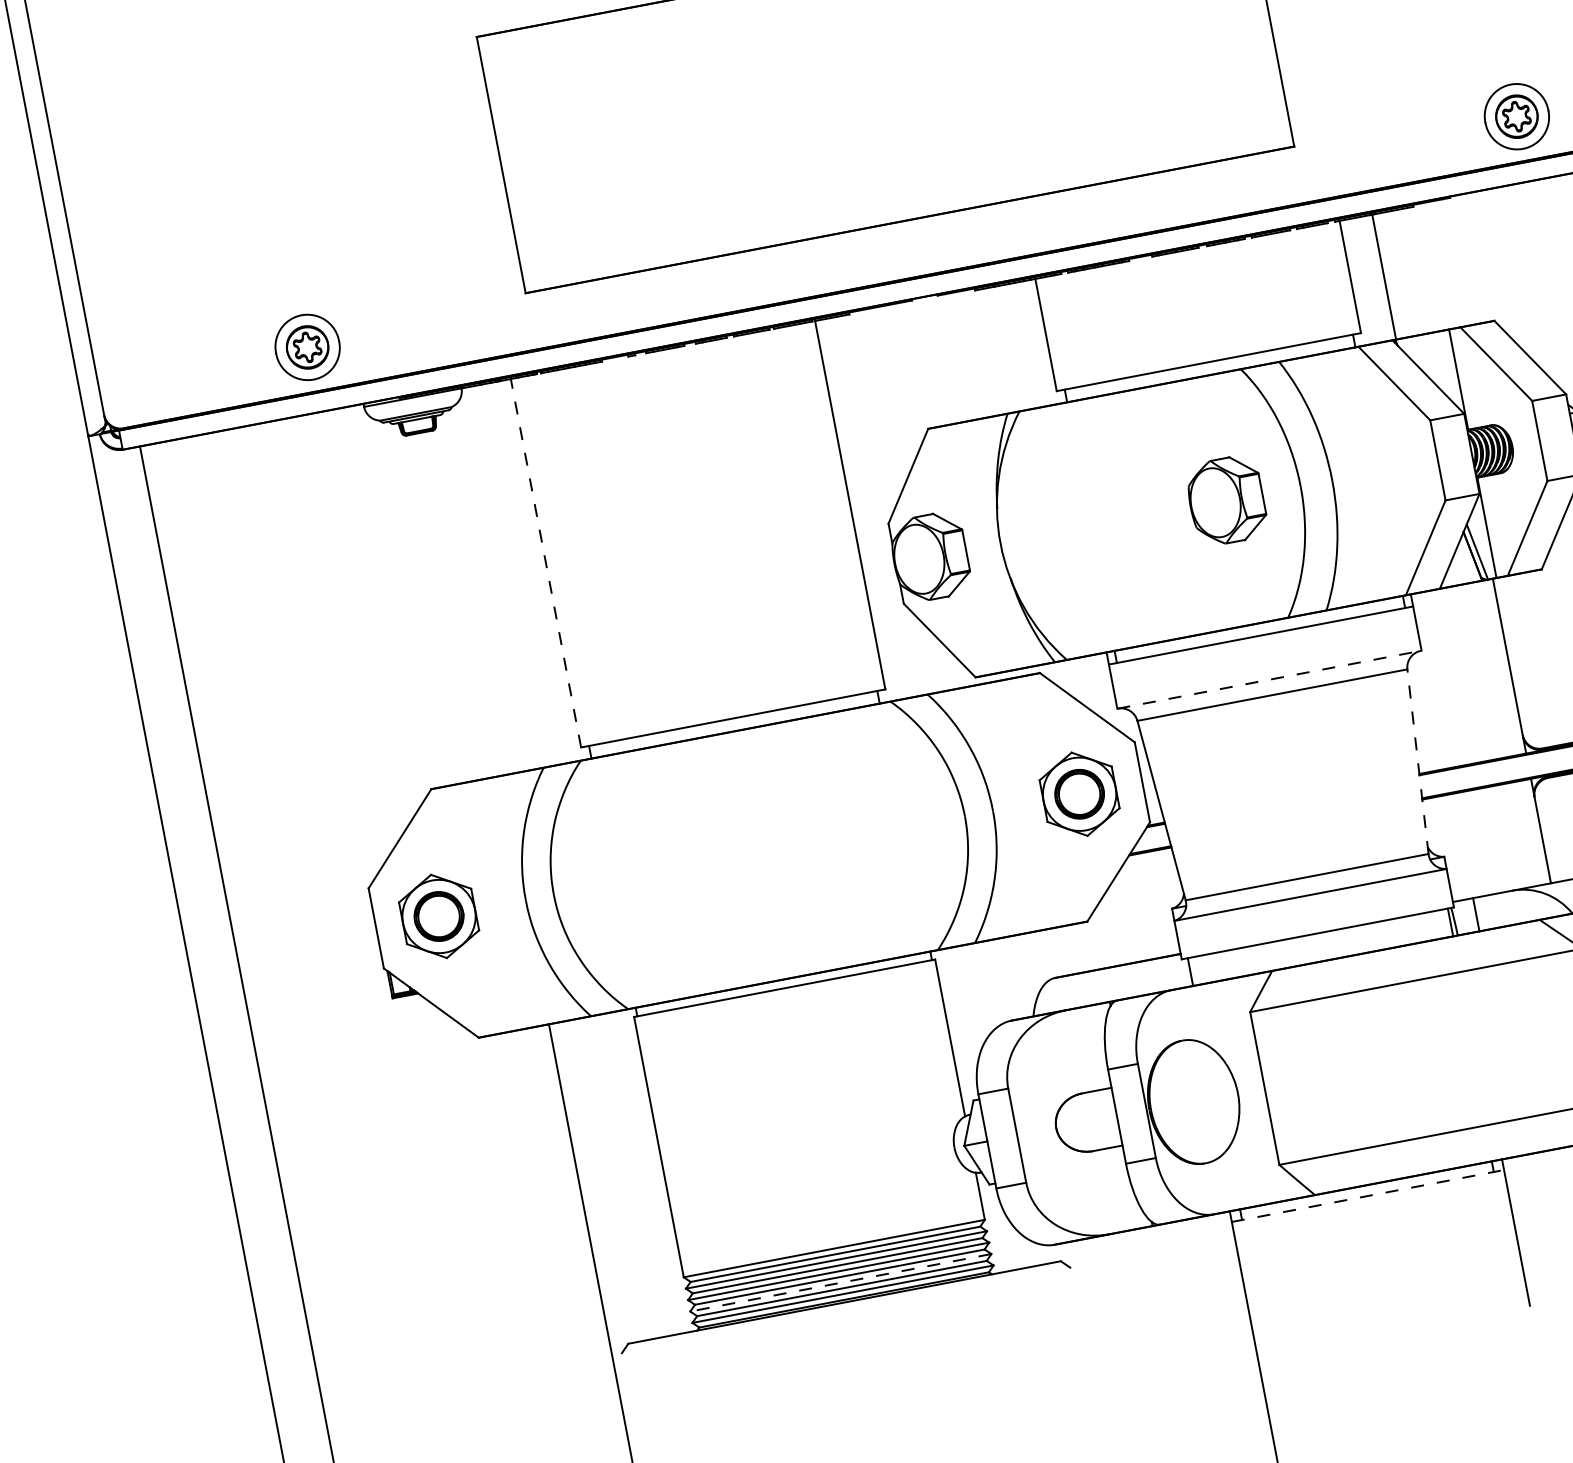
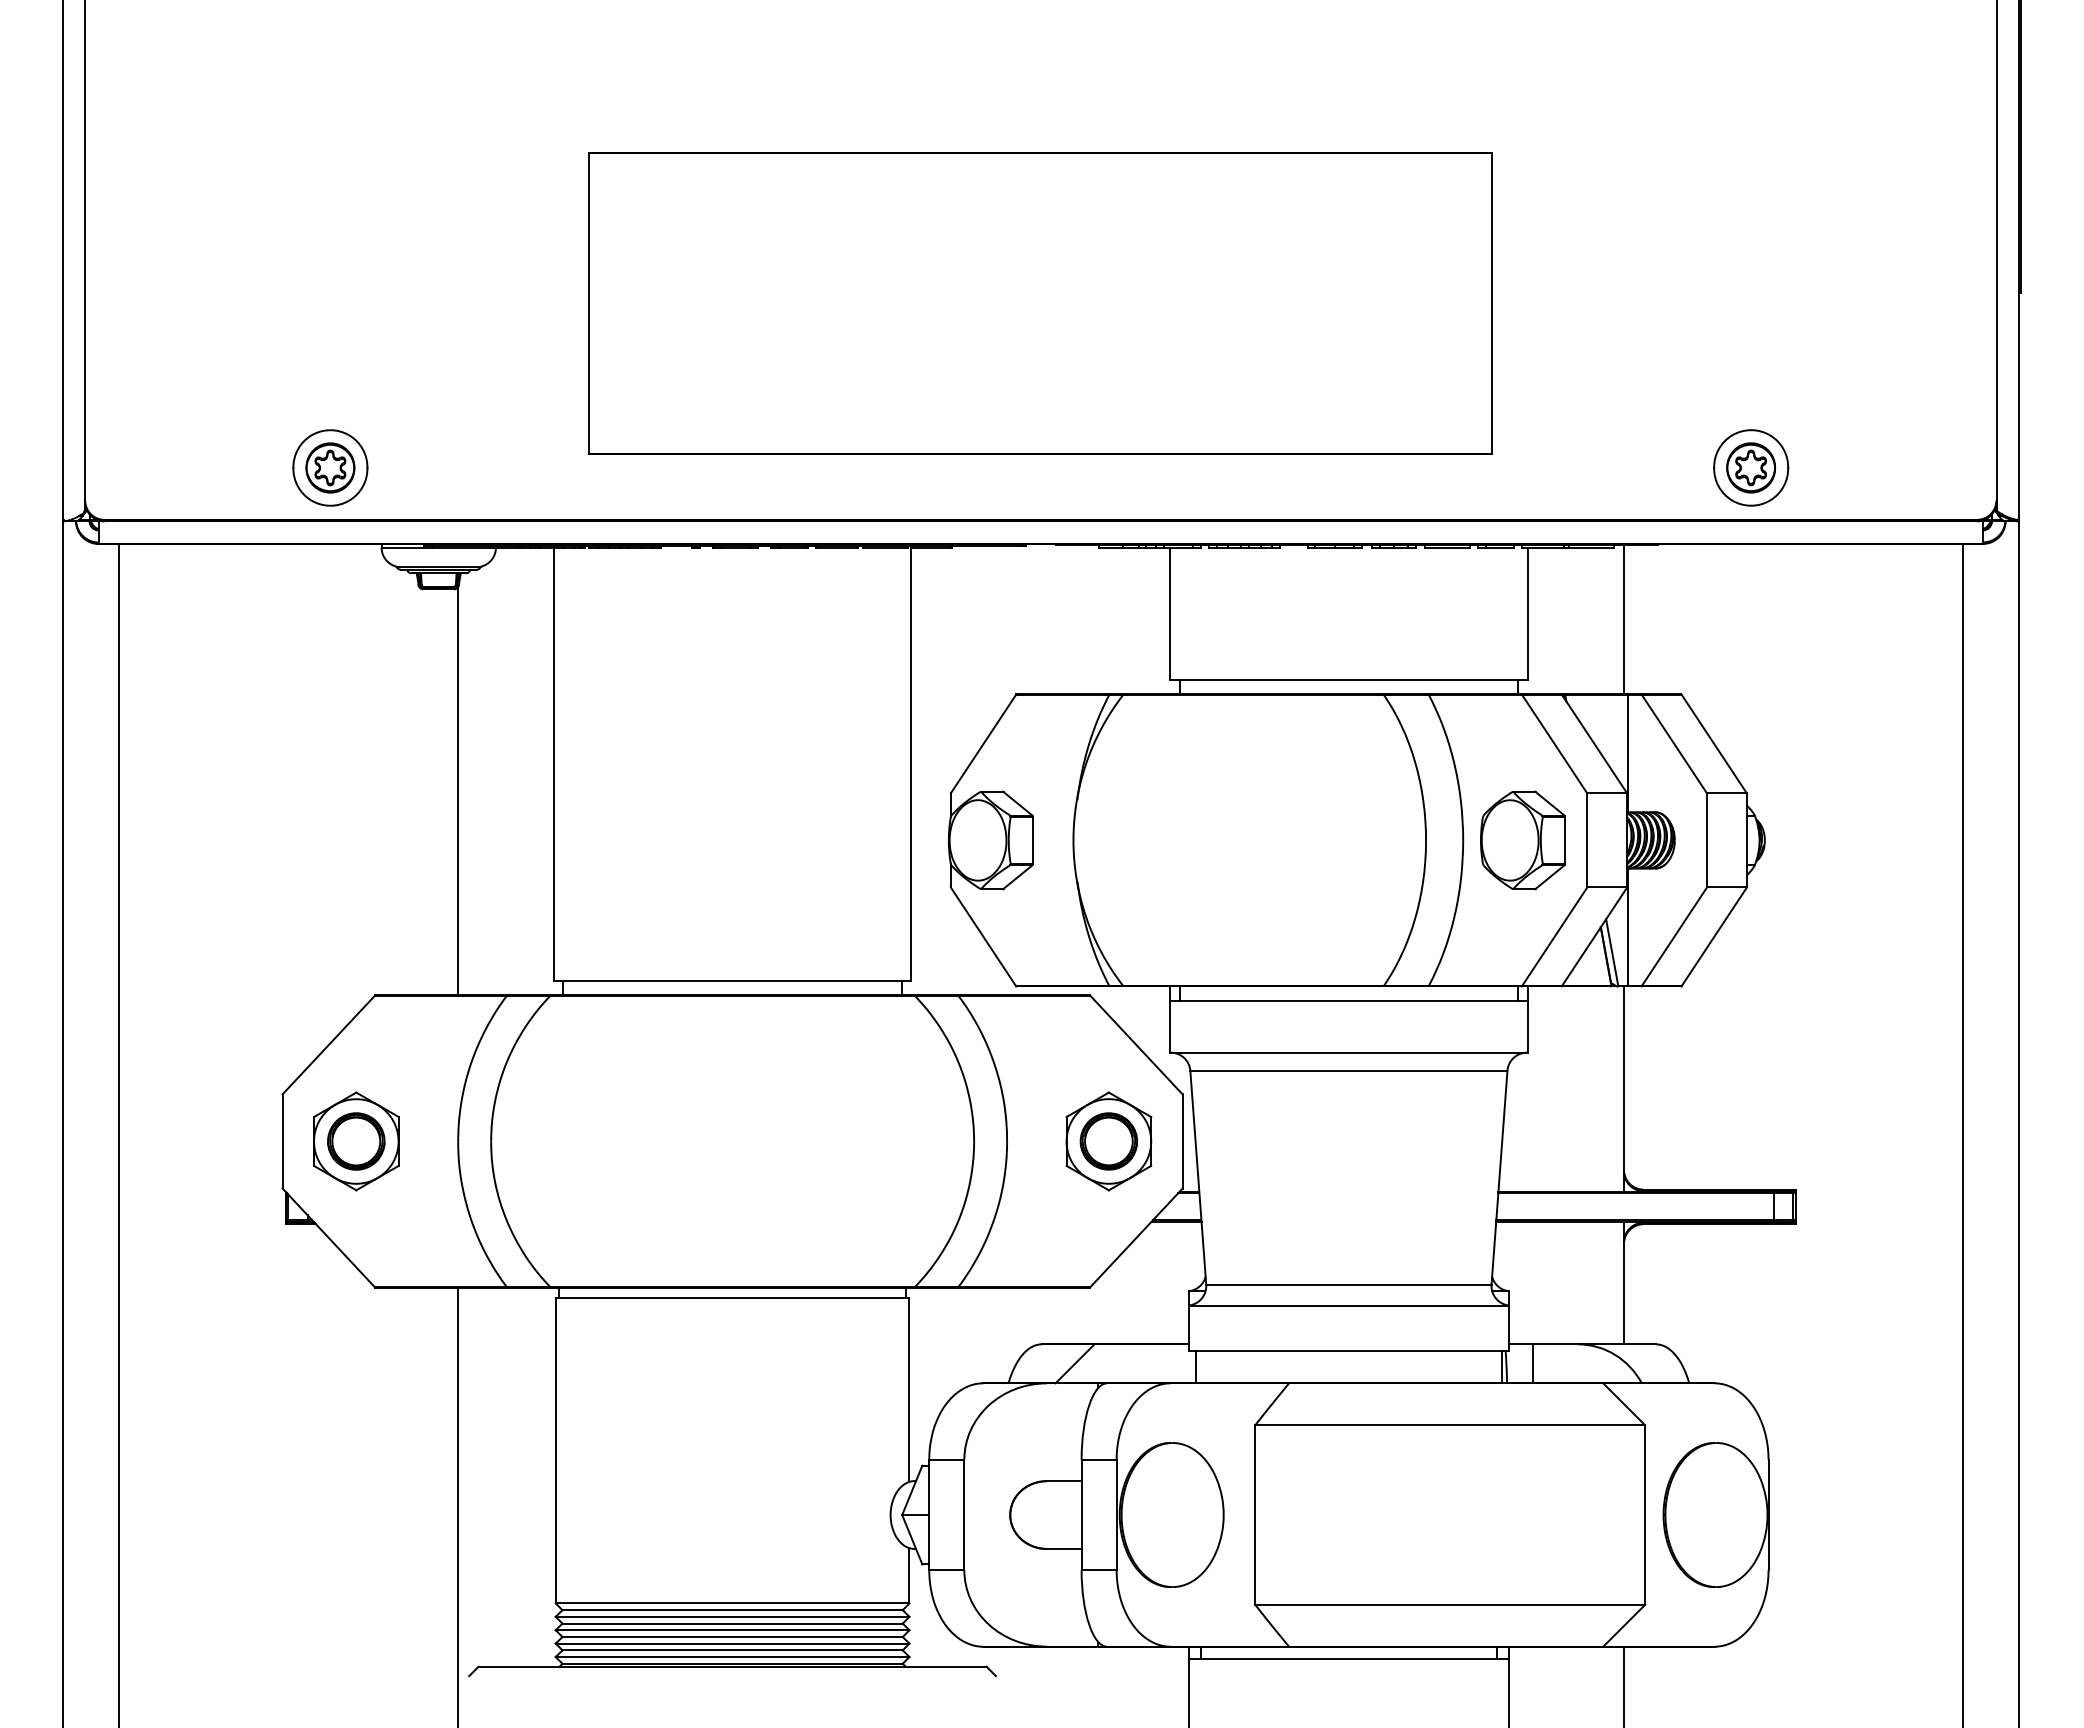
line: (1383, 275) -> (1623, 619), moved
part: (1226, 500) -> (1522, 840), moved
line: (545, 562) -> (553, 763), dashed -> solid
line: (468, 602) -> (457, 791), added
line: (1269, 679) -> (1348, 1052), dashed -> solid
line: (1417, 761) -> (1499, 1177), dashed -> solid
line: (1086, 988) -> (1074, 1363), added
line: (1367, 1196) -> (1348, 1659), dashed -> solid
line: (840, 1282) -> (732, 1643), dashed -> solid

